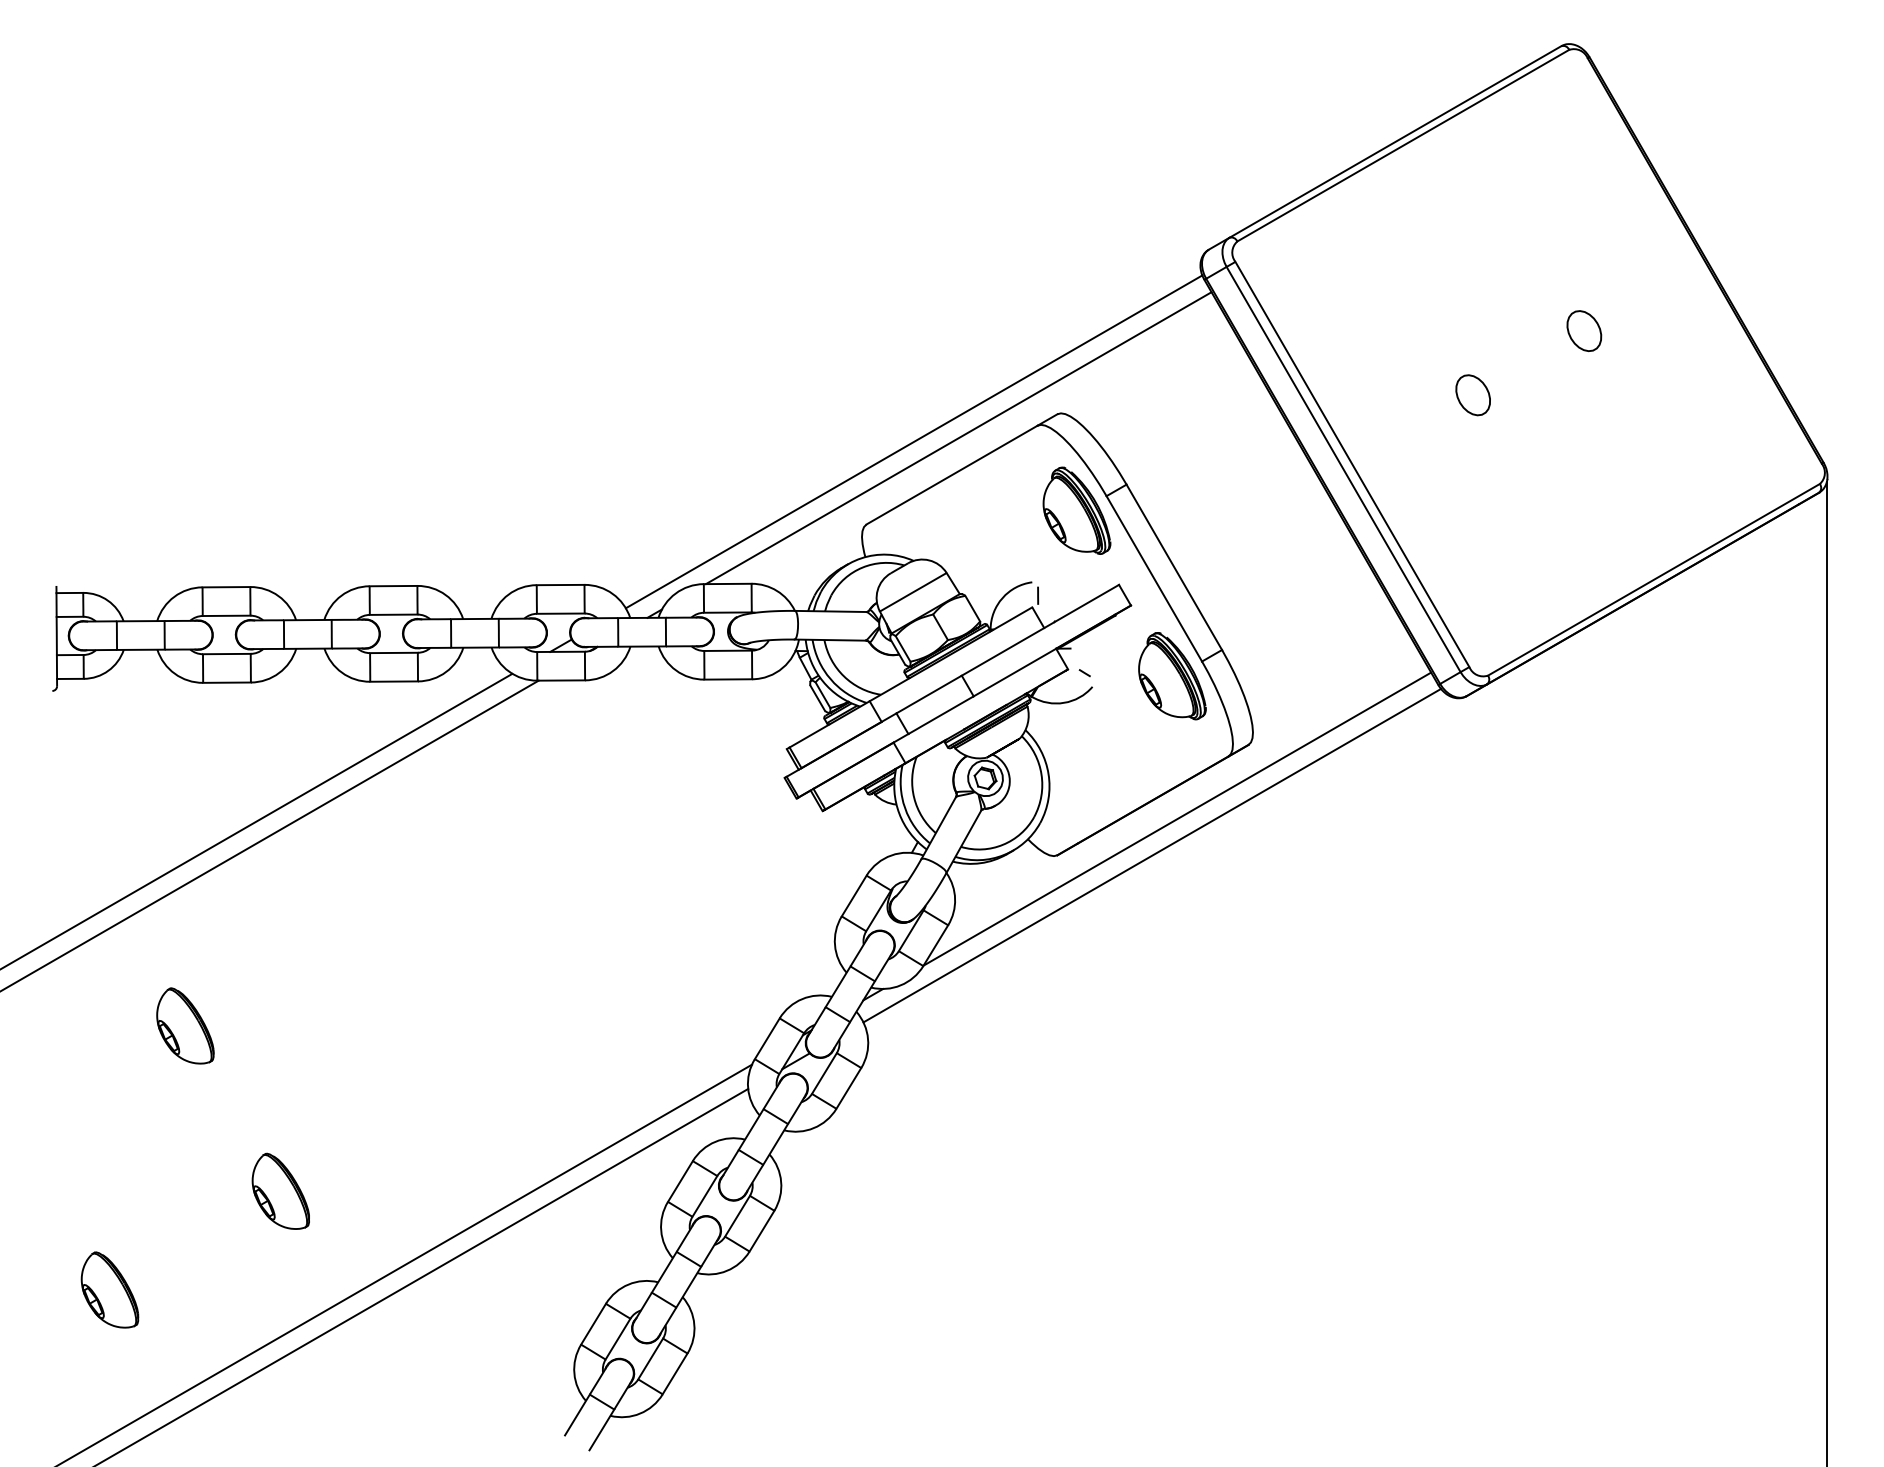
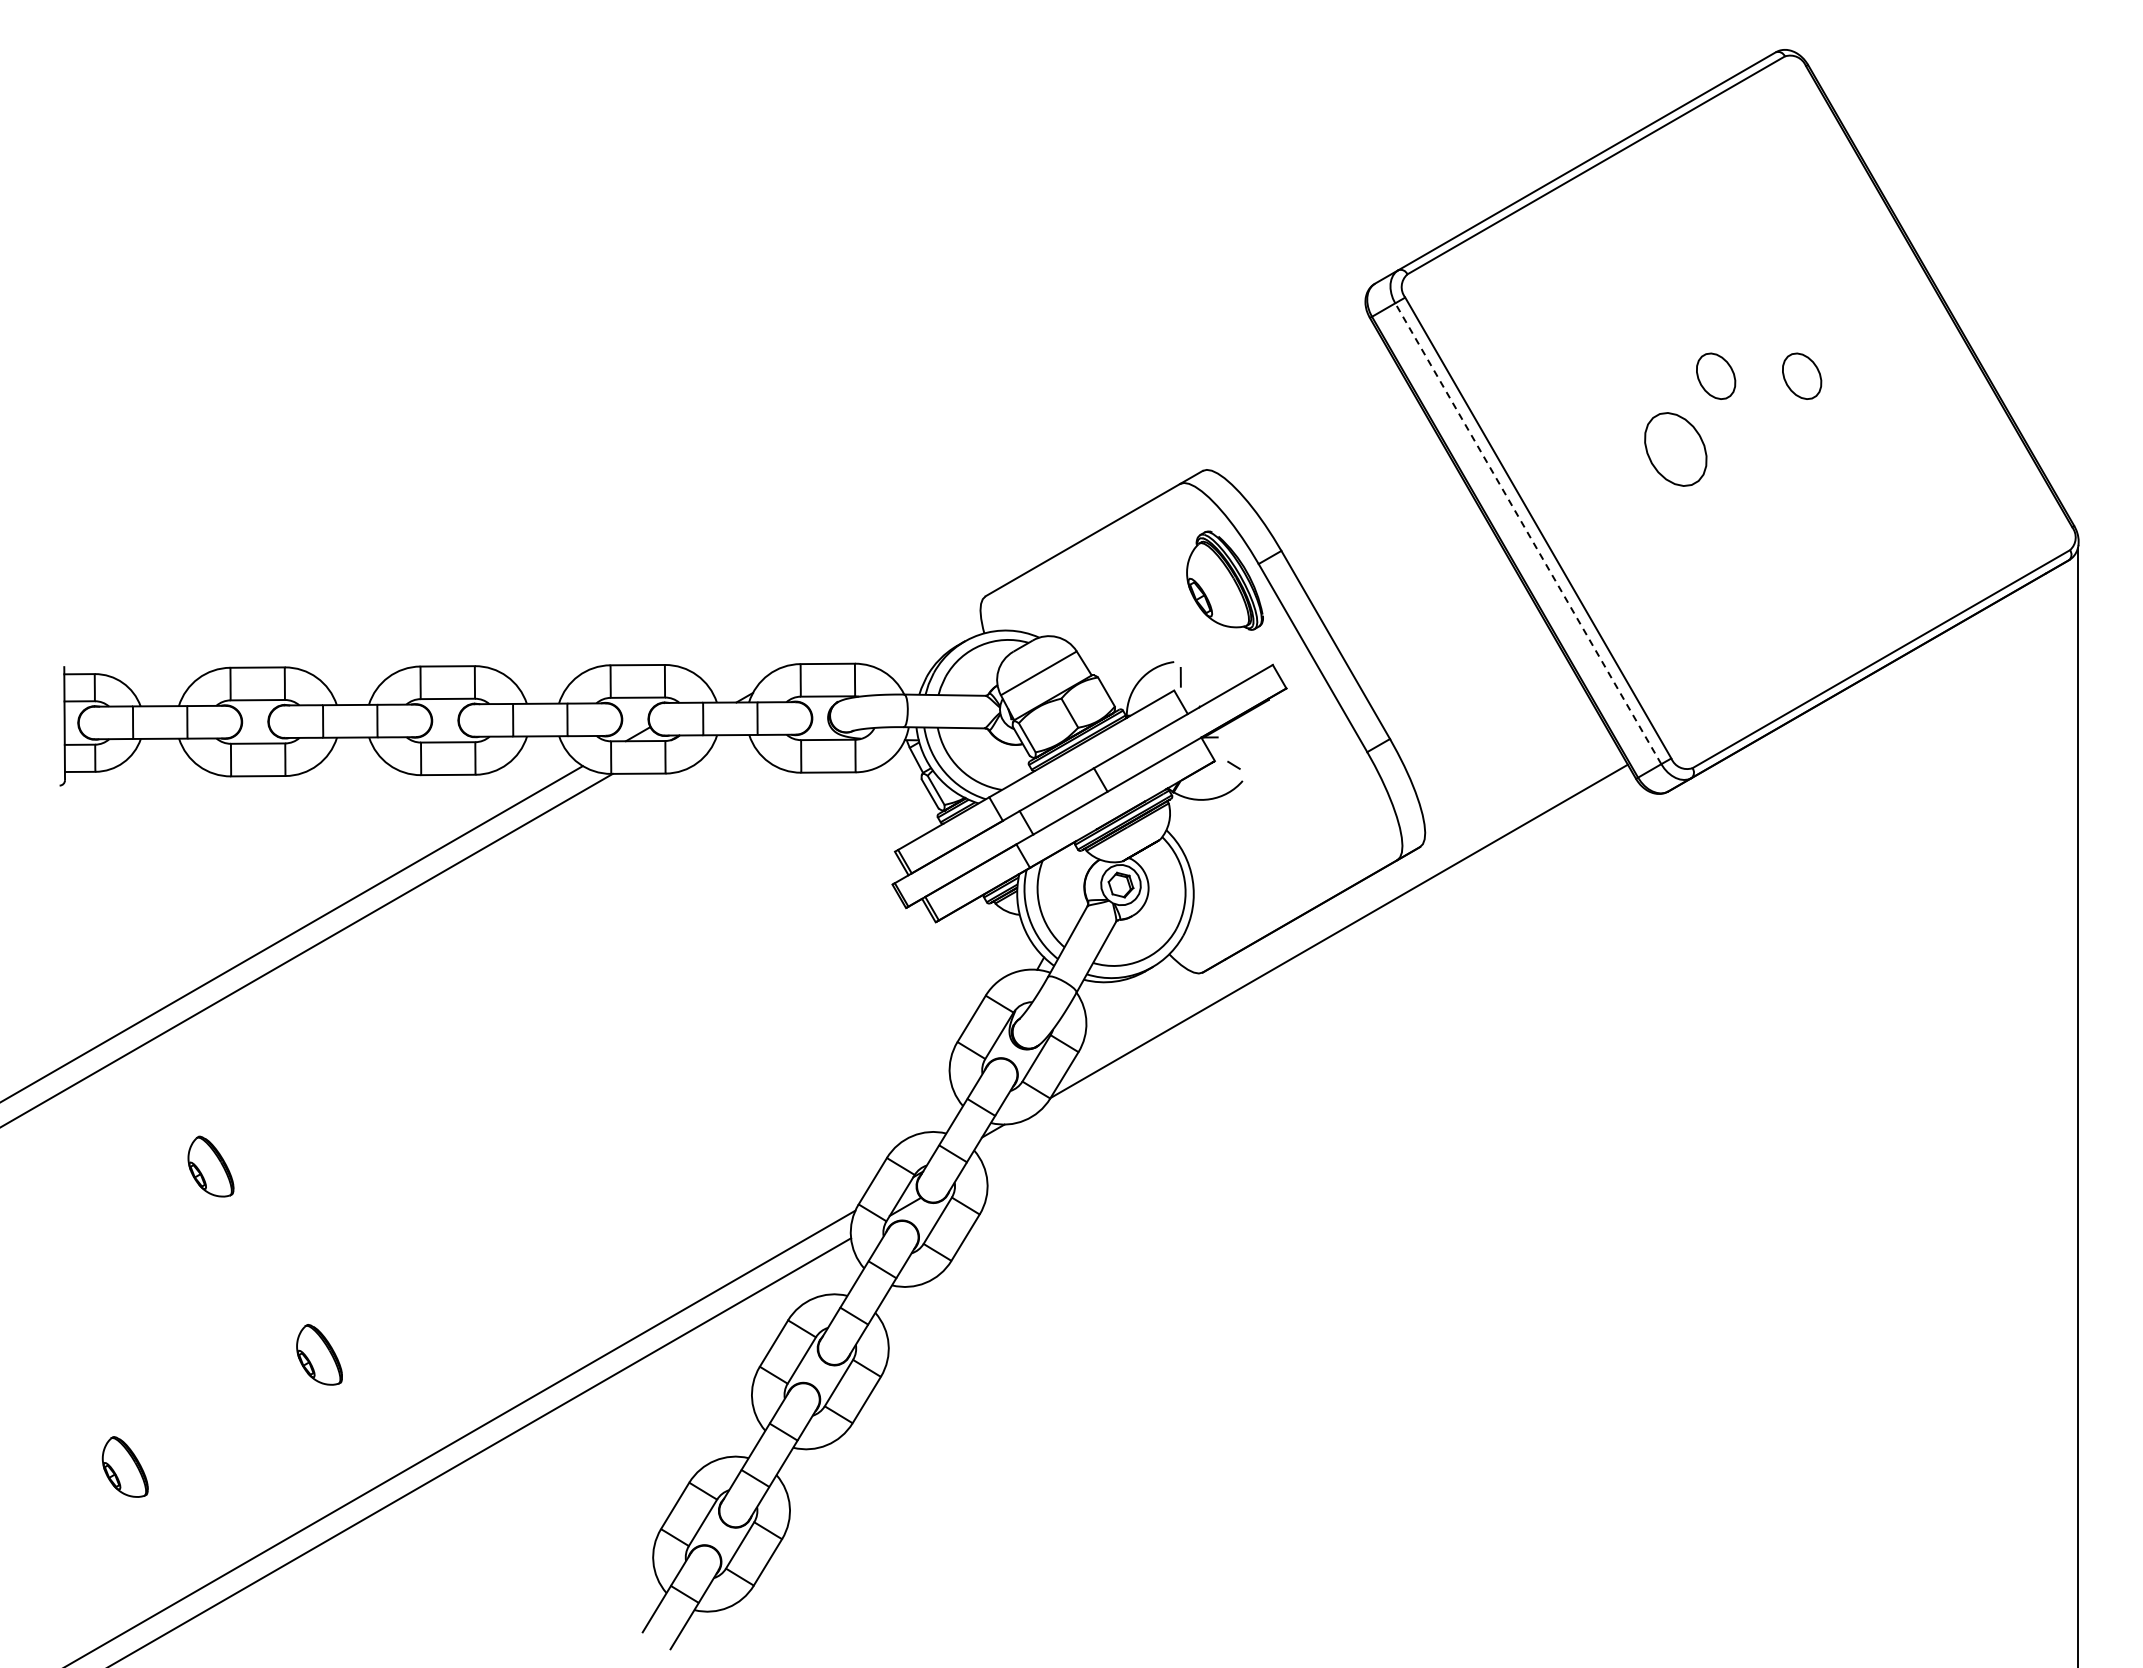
part: (1509, 330) -> (1716, 375), added
part: (1473, 394) -> (1675, 448), size x1.6
line: (958, 438) -> (1090, 498), removed
line: (913, 441) -> (1039, 501), removed
line: (1343, 469) -> (1528, 533), solid -> dashed
part: (1172, 675) -> (1333, 768), removed
line: (1152, 855) -> (1310, 972), removed
part: (185, 1025) -> (210, 1166), size x0.7
part: (280, 1191) -> (319, 1354), size x0.7
part: (110, 1289) -> (125, 1466), size x0.7

